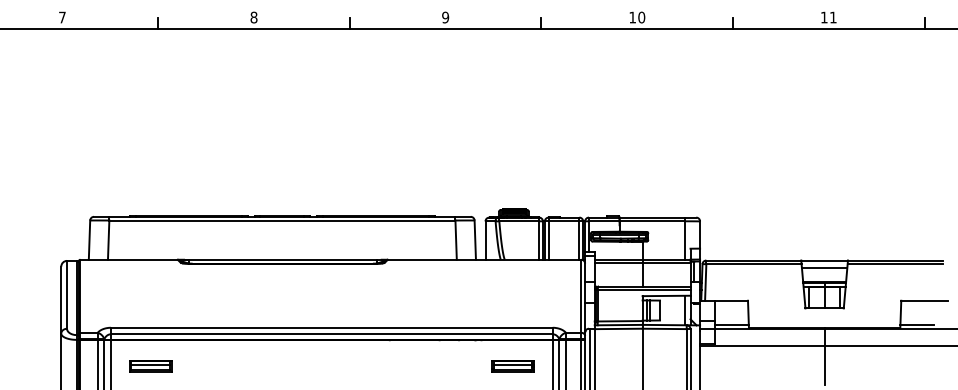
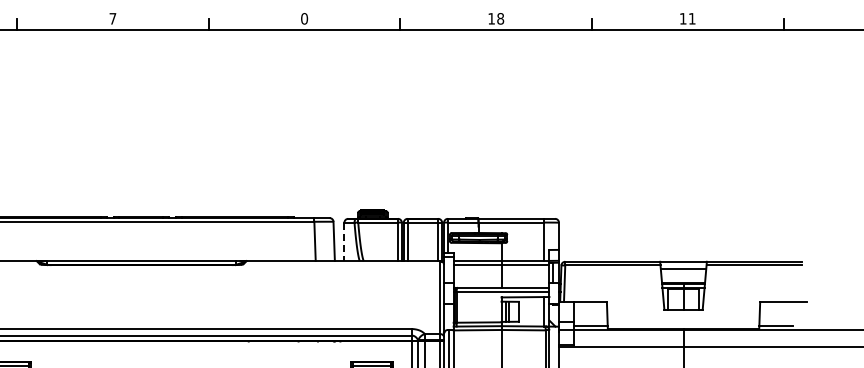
text: (253, 17) -> (112, 18), 8 -> 7
text: (445, 17) -> (304, 18), 9 -> 0
text: (641, 17) -> (500, 18), 10 -> 18
line: (485, 241) -> (344, 242), solid -> dashed

